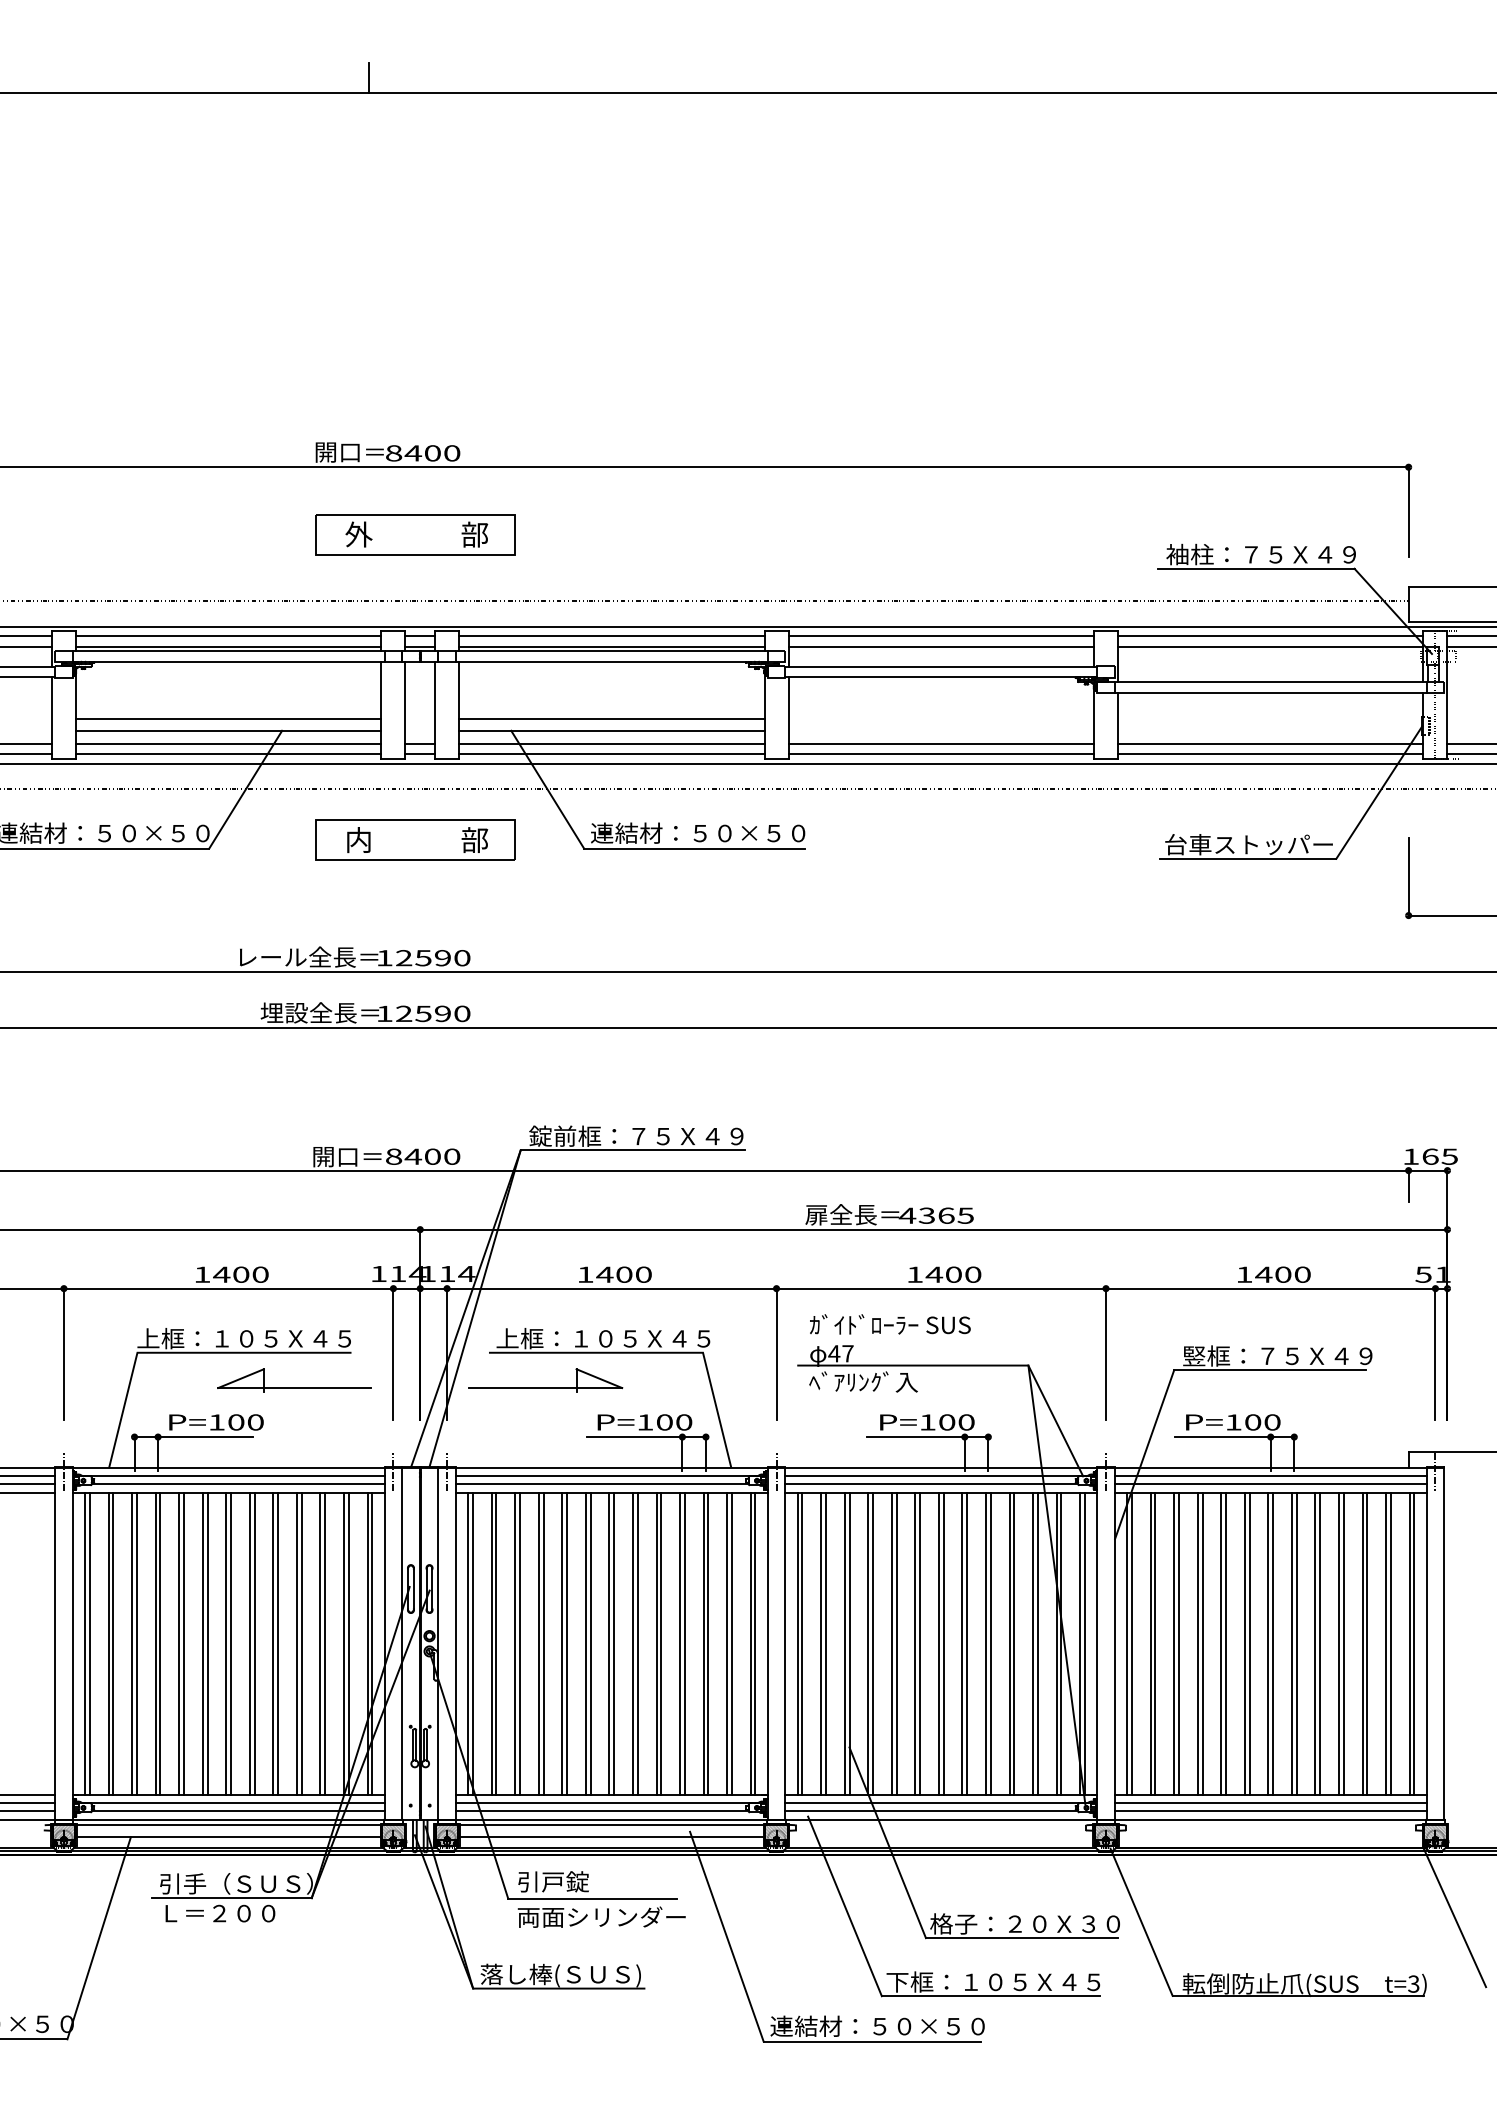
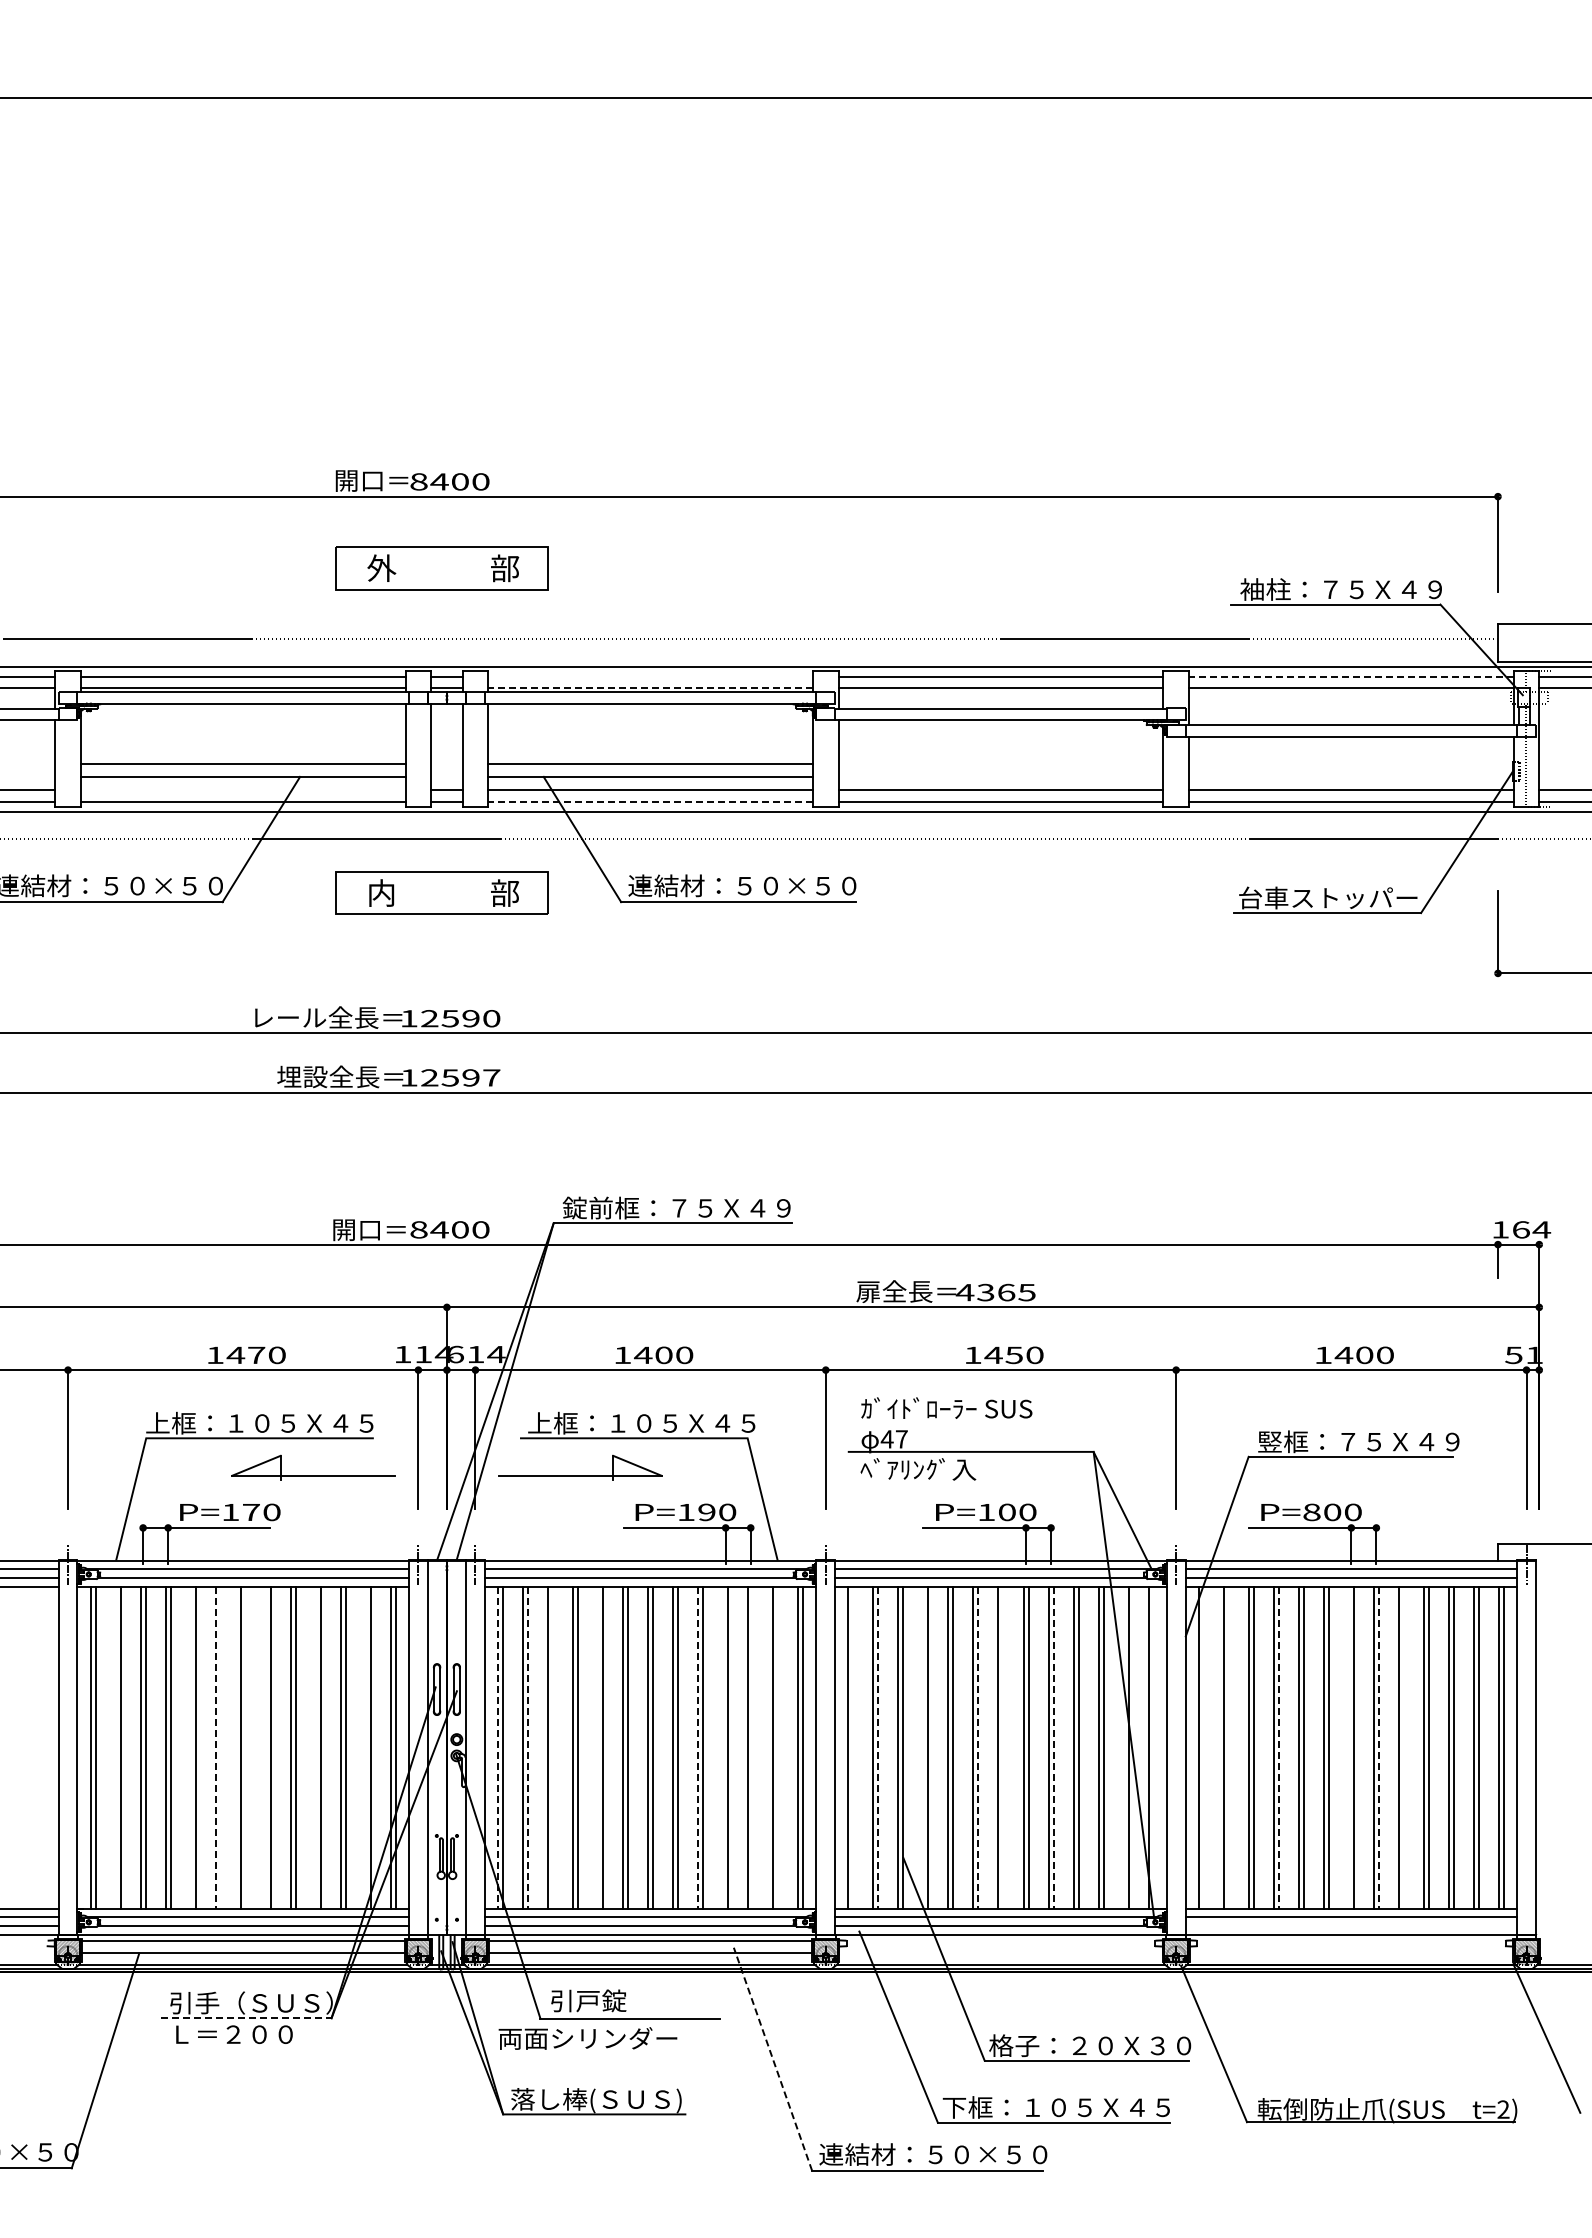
line: (369, 77) -> (392, 82), removed
line: (611, 636) -> (650, 676), removed
line: (1269, 636) -> (1350, 676), solid -> dashed
line: (611, 646) -> (650, 687), solid -> dashed
line: (227, 743) -> (242, 790), removed
line: (611, 753) -> (650, 801), solid -> dashed
text: (462, 1013) -> (491, 1077), 12590 -> 12597
text: (1449, 1156) -> (1541, 1229), 165 -> 164
text: (429, 1273) -> (456, 1354), 114 -> 614
text: (953, 1273) -> (1013, 1354), 1400 -> 1450
text: (241, 1274) -> (256, 1355), 1400 -> 1470
text: (236, 1422) -> (251, 1512), P=100 -> P=170
text: (664, 1422) -> (706, 1512), P=100 -> P=190
text: (1233, 1422) -> (1311, 1512), P=100 -> P=800
line: (108, 1643) -> (115, 1747), removed
line: (179, 1643) -> (190, 1747), removed
line: (202, 1643) -> (215, 1747), solid -> dashed
line: (207, 1643) -> (220, 1747), removed
line: (230, 1643) -> (245, 1747), removed
line: (249, 1643) -> (265, 1747), removed
line: (296, 1643) -> (315, 1747), removed
line: (343, 1643) -> (365, 1747), removed
line: (467, 1643) -> (497, 1747), solid -> dashed
line: (496, 1643) -> (528, 1747), solid -> dashed
line: (520, 1643) -> (553, 1747), removed
line: (562, 1643) -> (598, 1747), removed
line: (656, 1643) -> (698, 1747), solid -> dashed
line: (680, 1643) -> (723, 1747), removed
line: (708, 1643) -> (753, 1747), removed
line: (732, 1643) -> (778, 1747), removed
line: (802, 1643) -> (853, 1747), removed
line: (826, 1643) -> (878, 1747), solid -> dashed
line: (868, 1643) -> (923, 1747), removed
line: (920, 1643) -> (978, 1747), solid -> dashed
line: (943, 1643) -> (1003, 1747), removed
line: (990, 1643) -> (1053, 1747), solid -> dashed
line: (1056, 1643) -> (1123, 1747), removed
line: (1084, 1643) -> (1153, 1747), removed
line: (1131, 1643) -> (1203, 1747), removed
line: (1155, 1643) -> (1228, 1747), removed
line: (1202, 1643) -> (1278, 1747), solid -> dashed
line: (1268, 1643) -> (1348, 1747), removed
line: (1296, 1643) -> (1378, 1747), solid -> dashed
line: (1319, 1643) -> (1403, 1747), removed
line: (1270, 1811) -> (1351, 1926), removed
line: (231, 1898) -> (246, 2018), solid -> dashed
text: (601, 1917) -> (587, 2038), moved
line: (726, 1936) -> (772, 2058), solid -> dashed
text: (1413, 1983) -> (1503, 2109), t=3) -> t=2)

